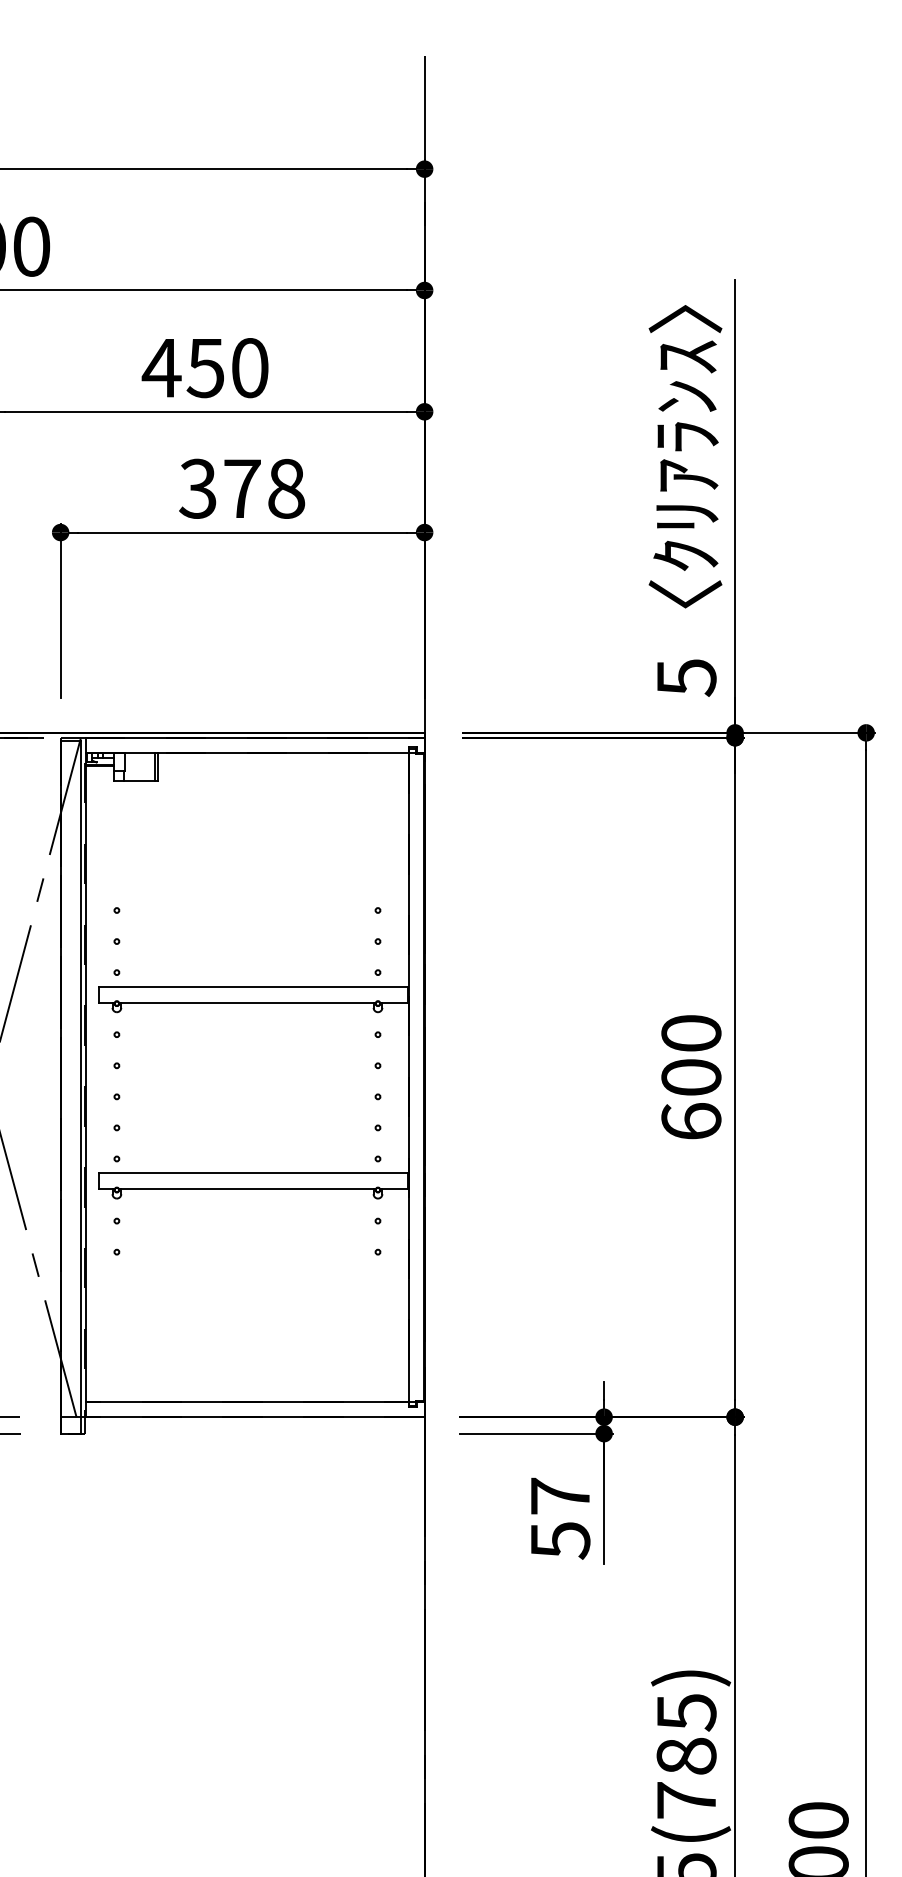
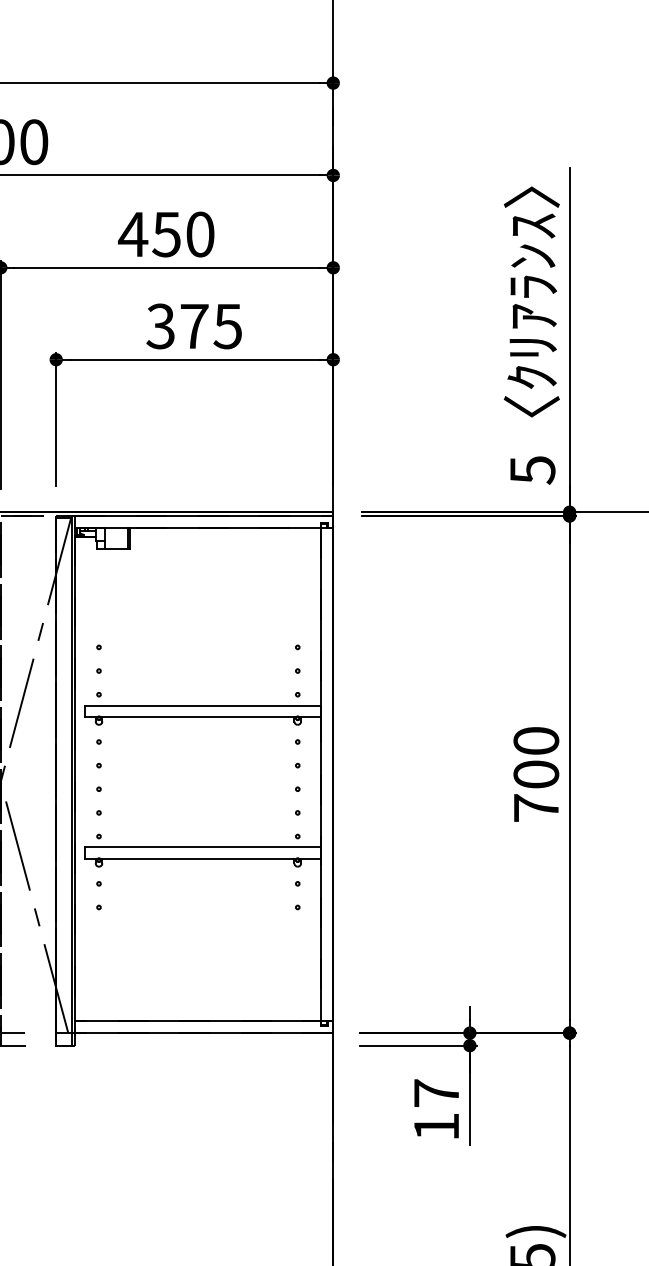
text: (286, 488) -> (228, 326), 378 -> 375
text: (691, 1121) -> (536, 808), 600 -> 700
text: (560, 1540) -> (436, 1126), 57 -> 17

